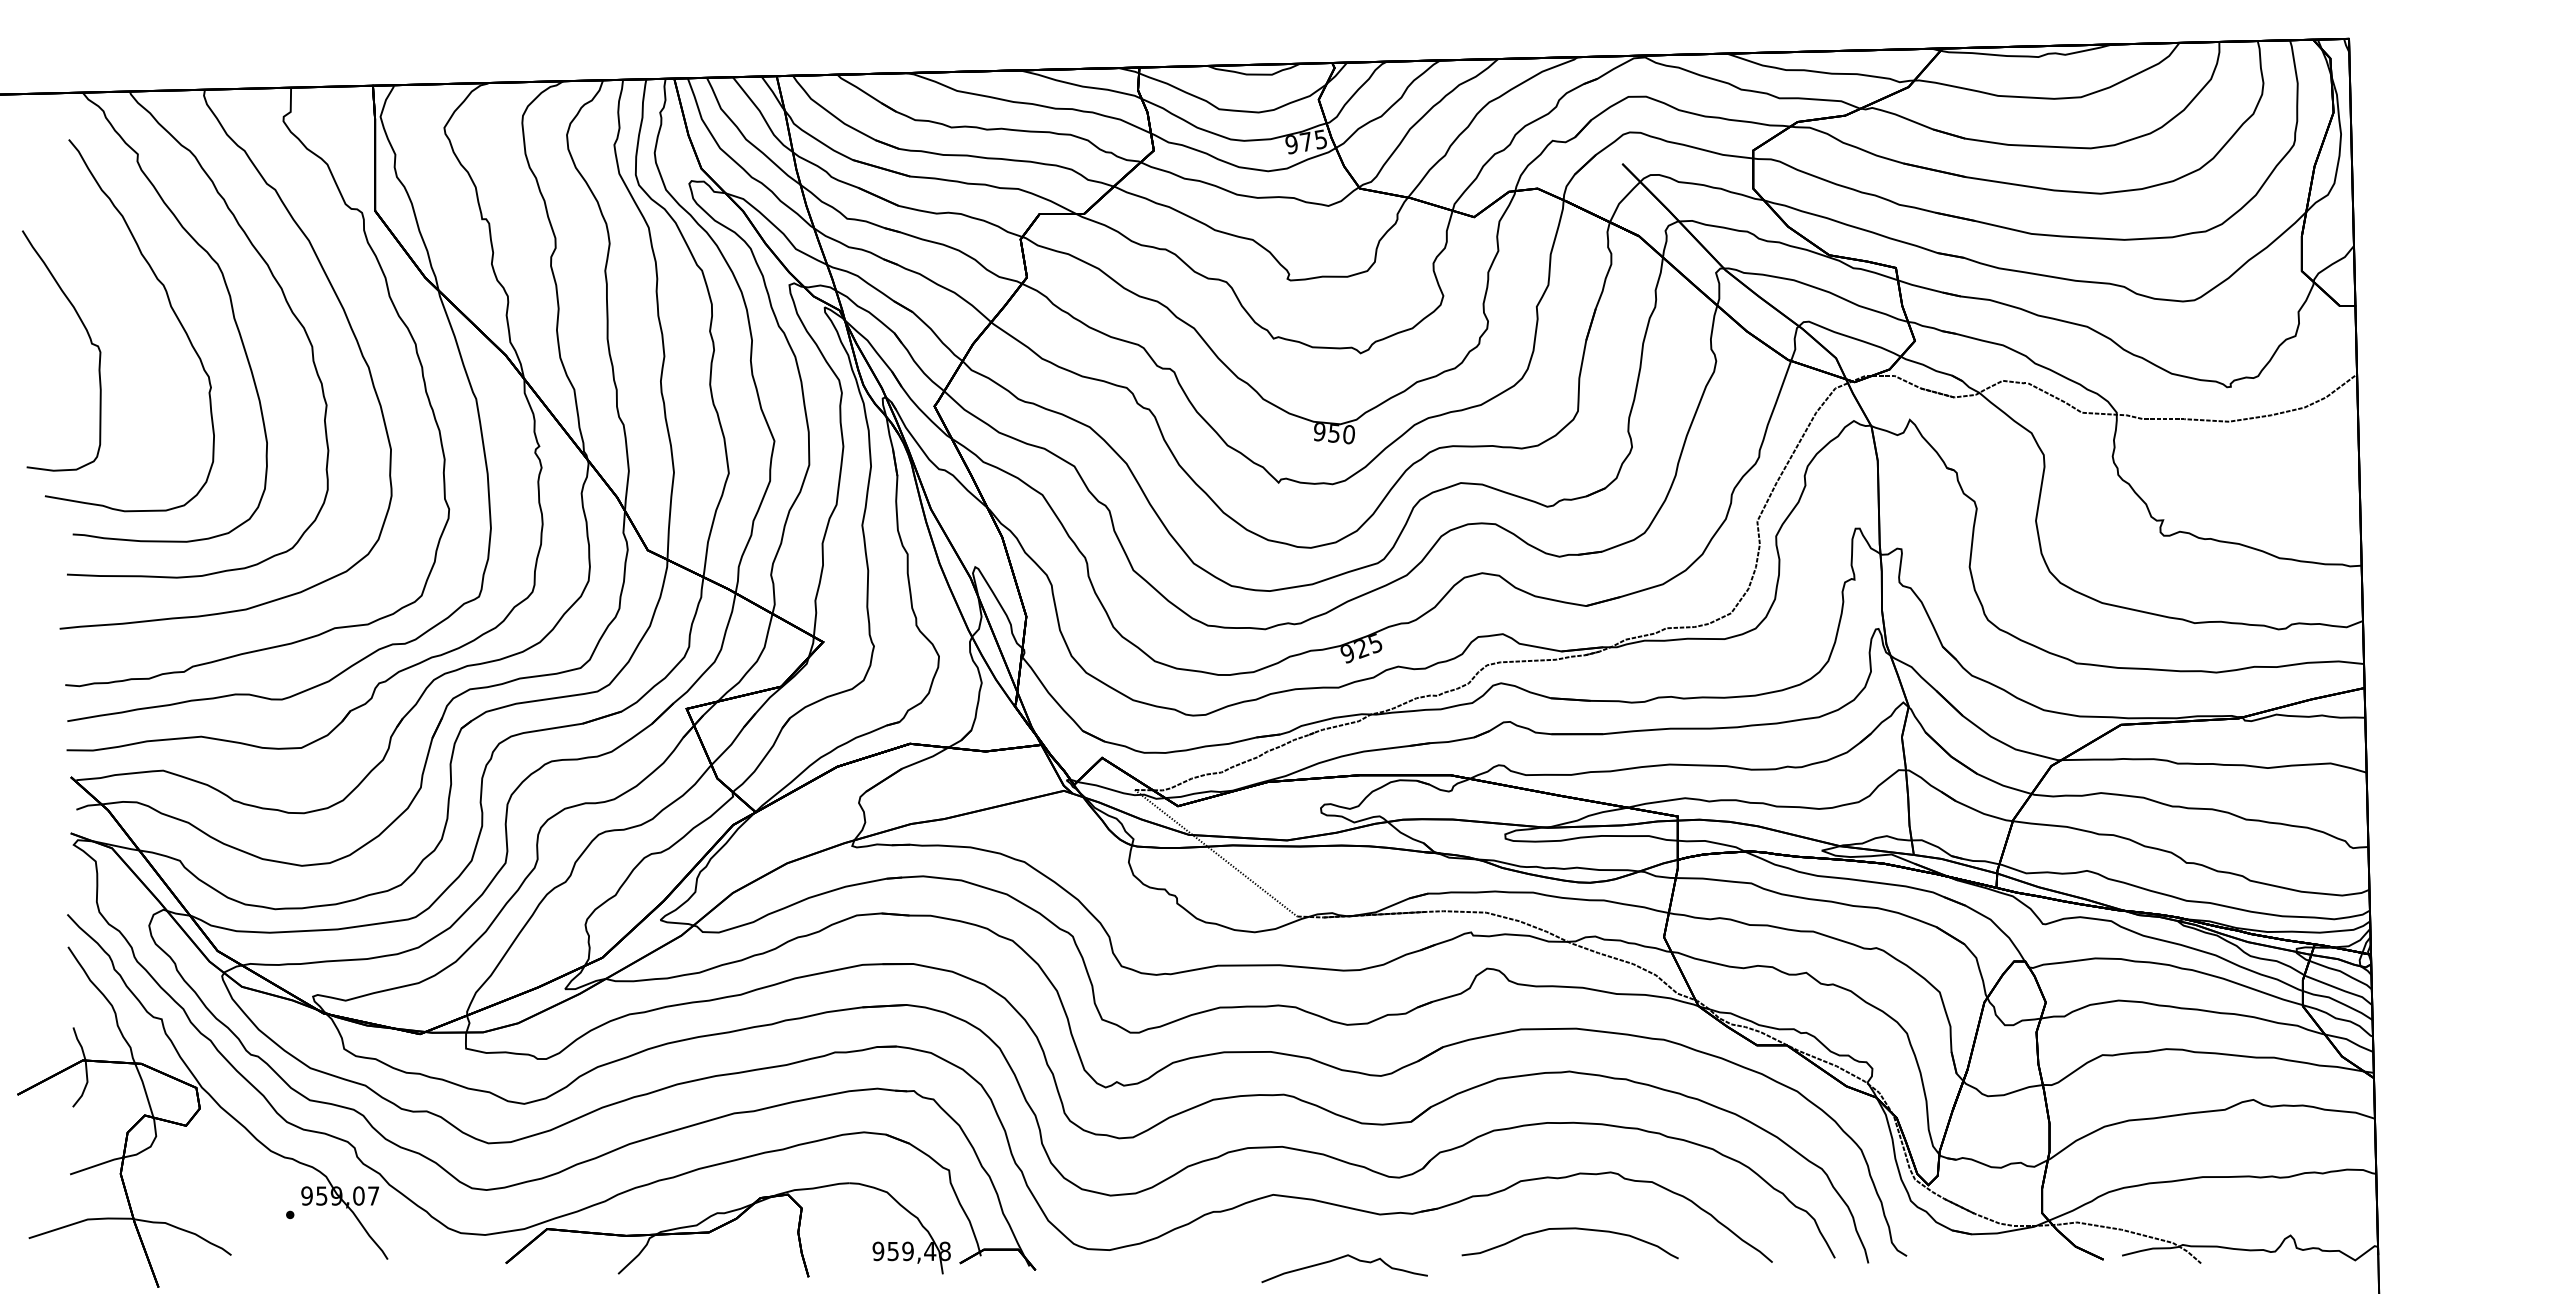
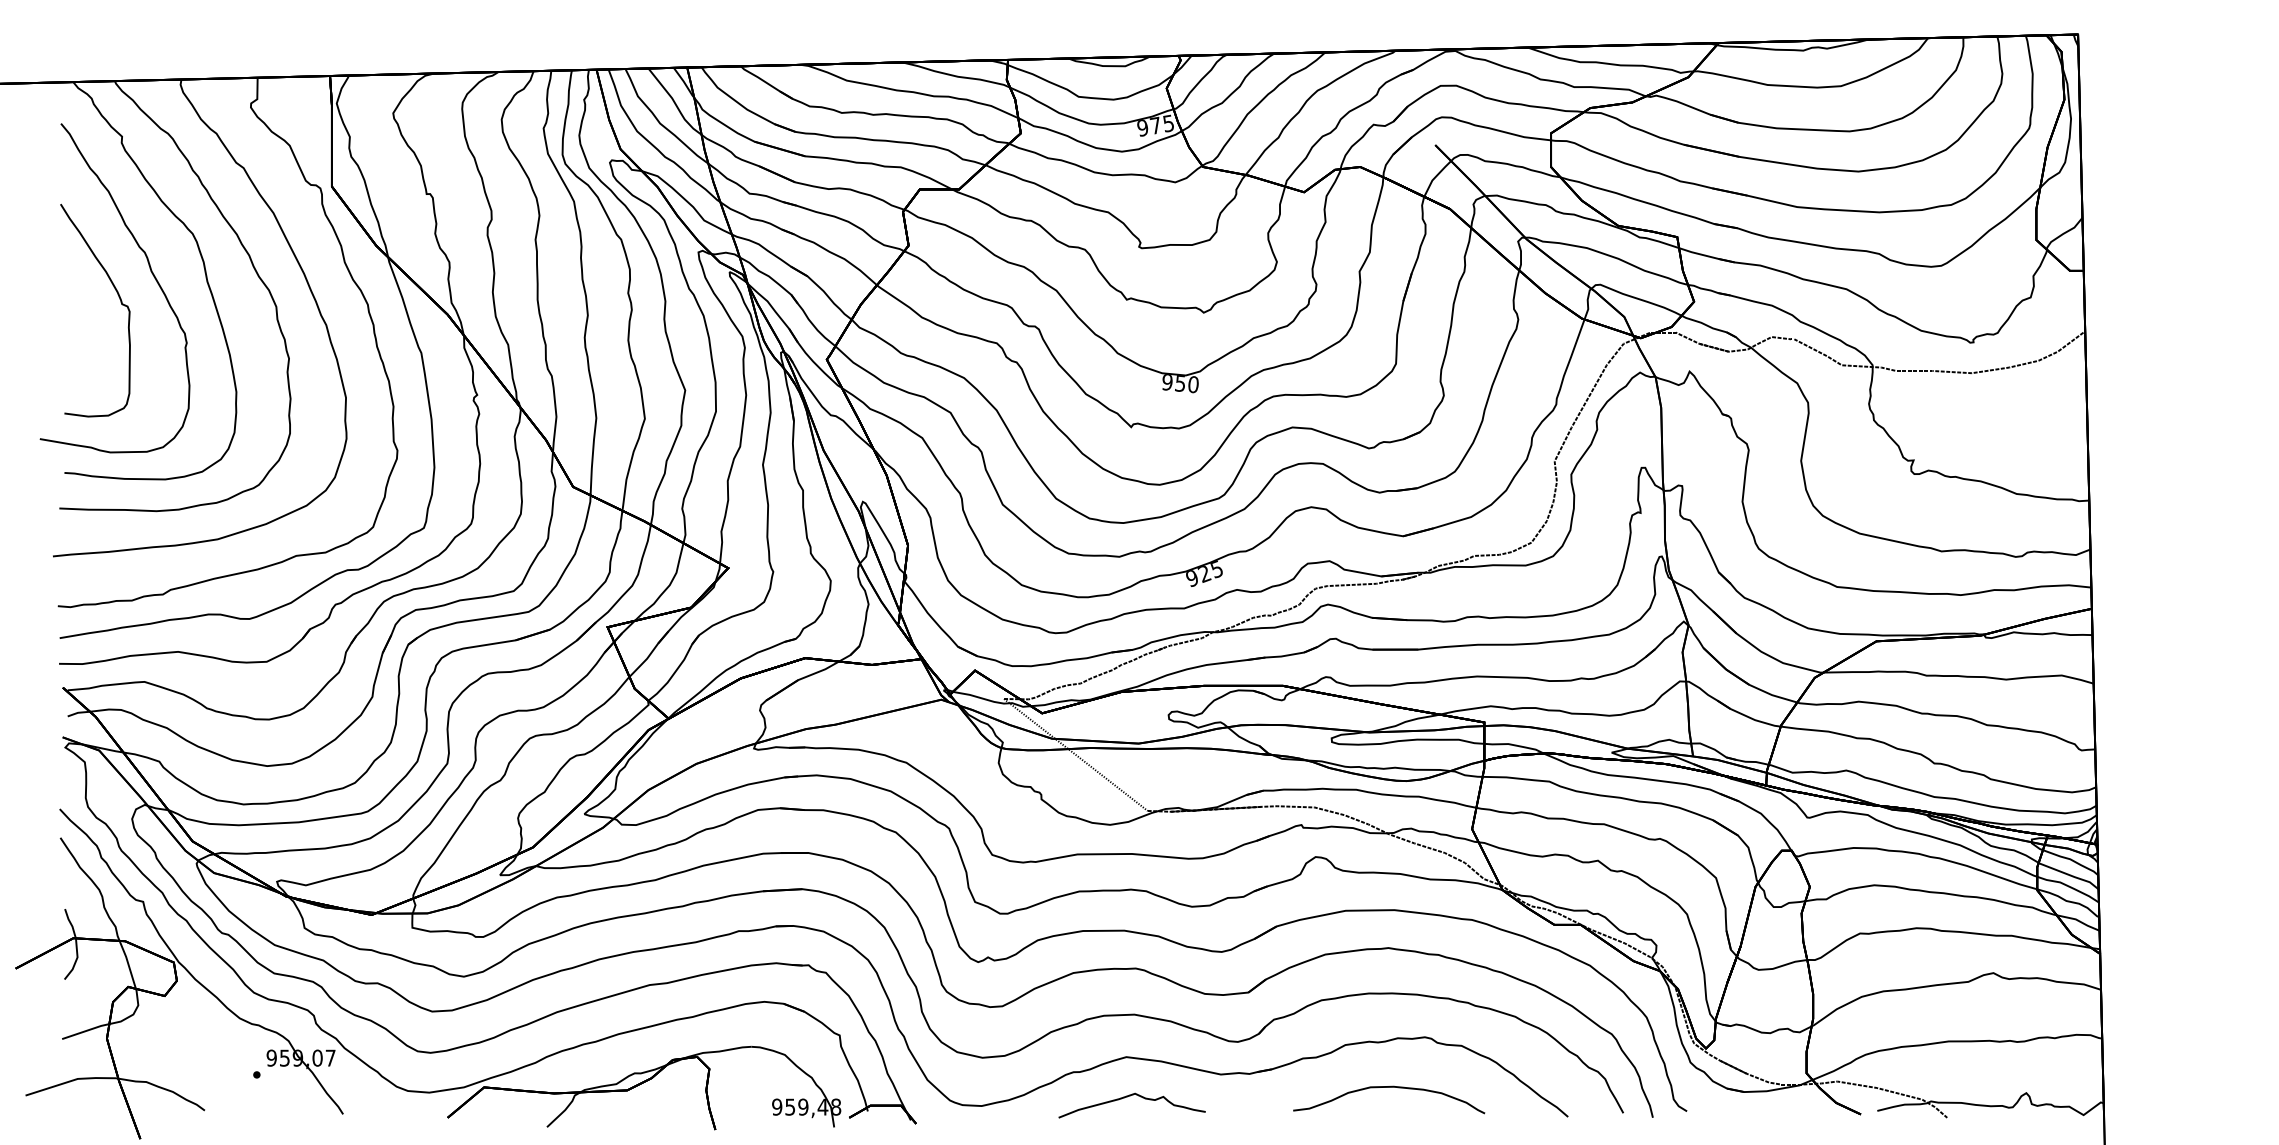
curve: (89, 339) -> (119, 300), moved
curve: (1342, 1258) -> (1130, 1096), moved

